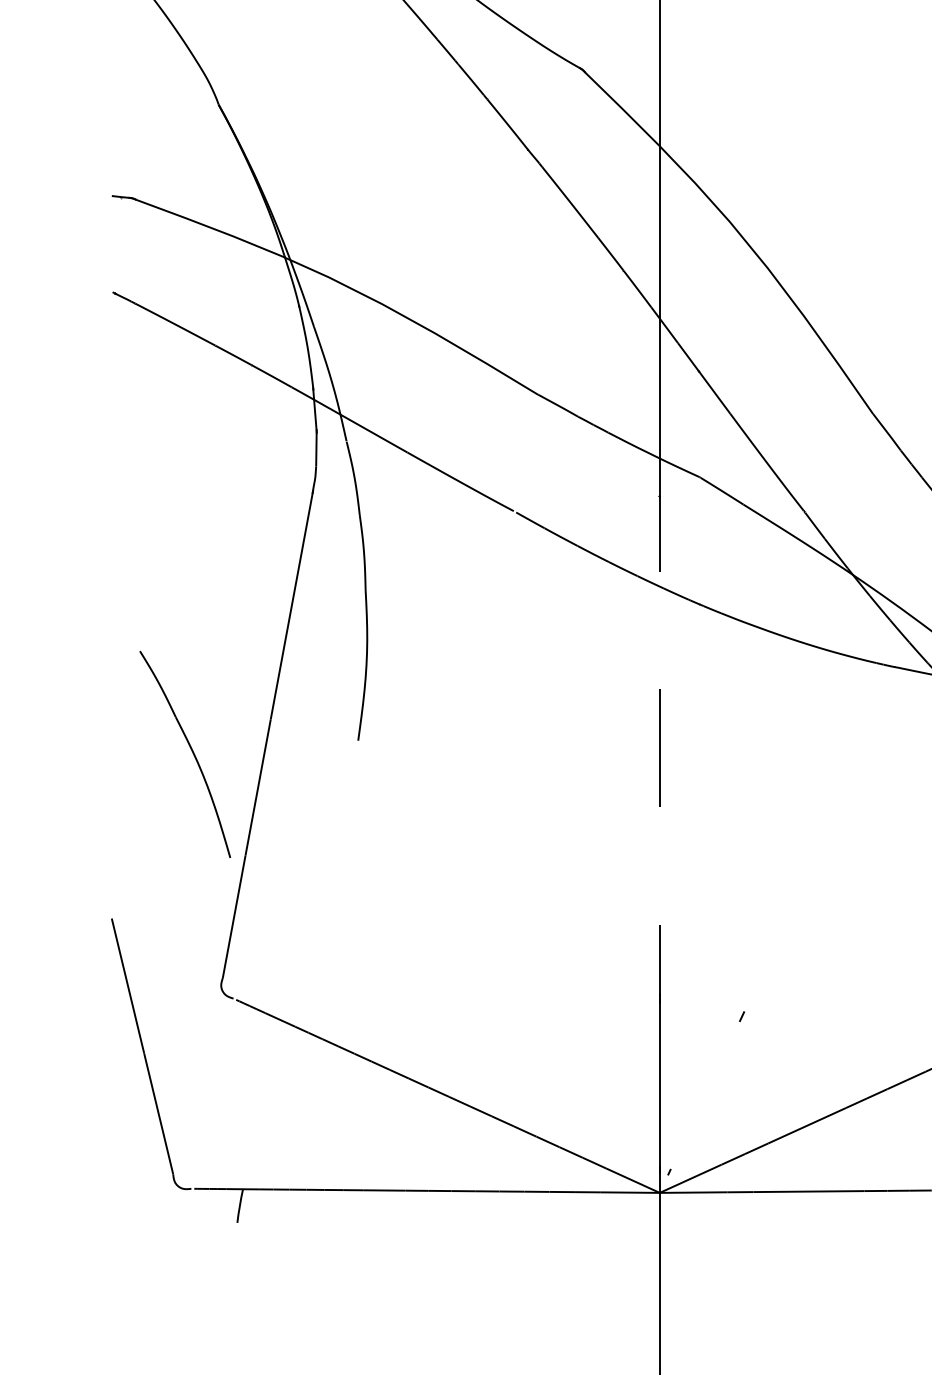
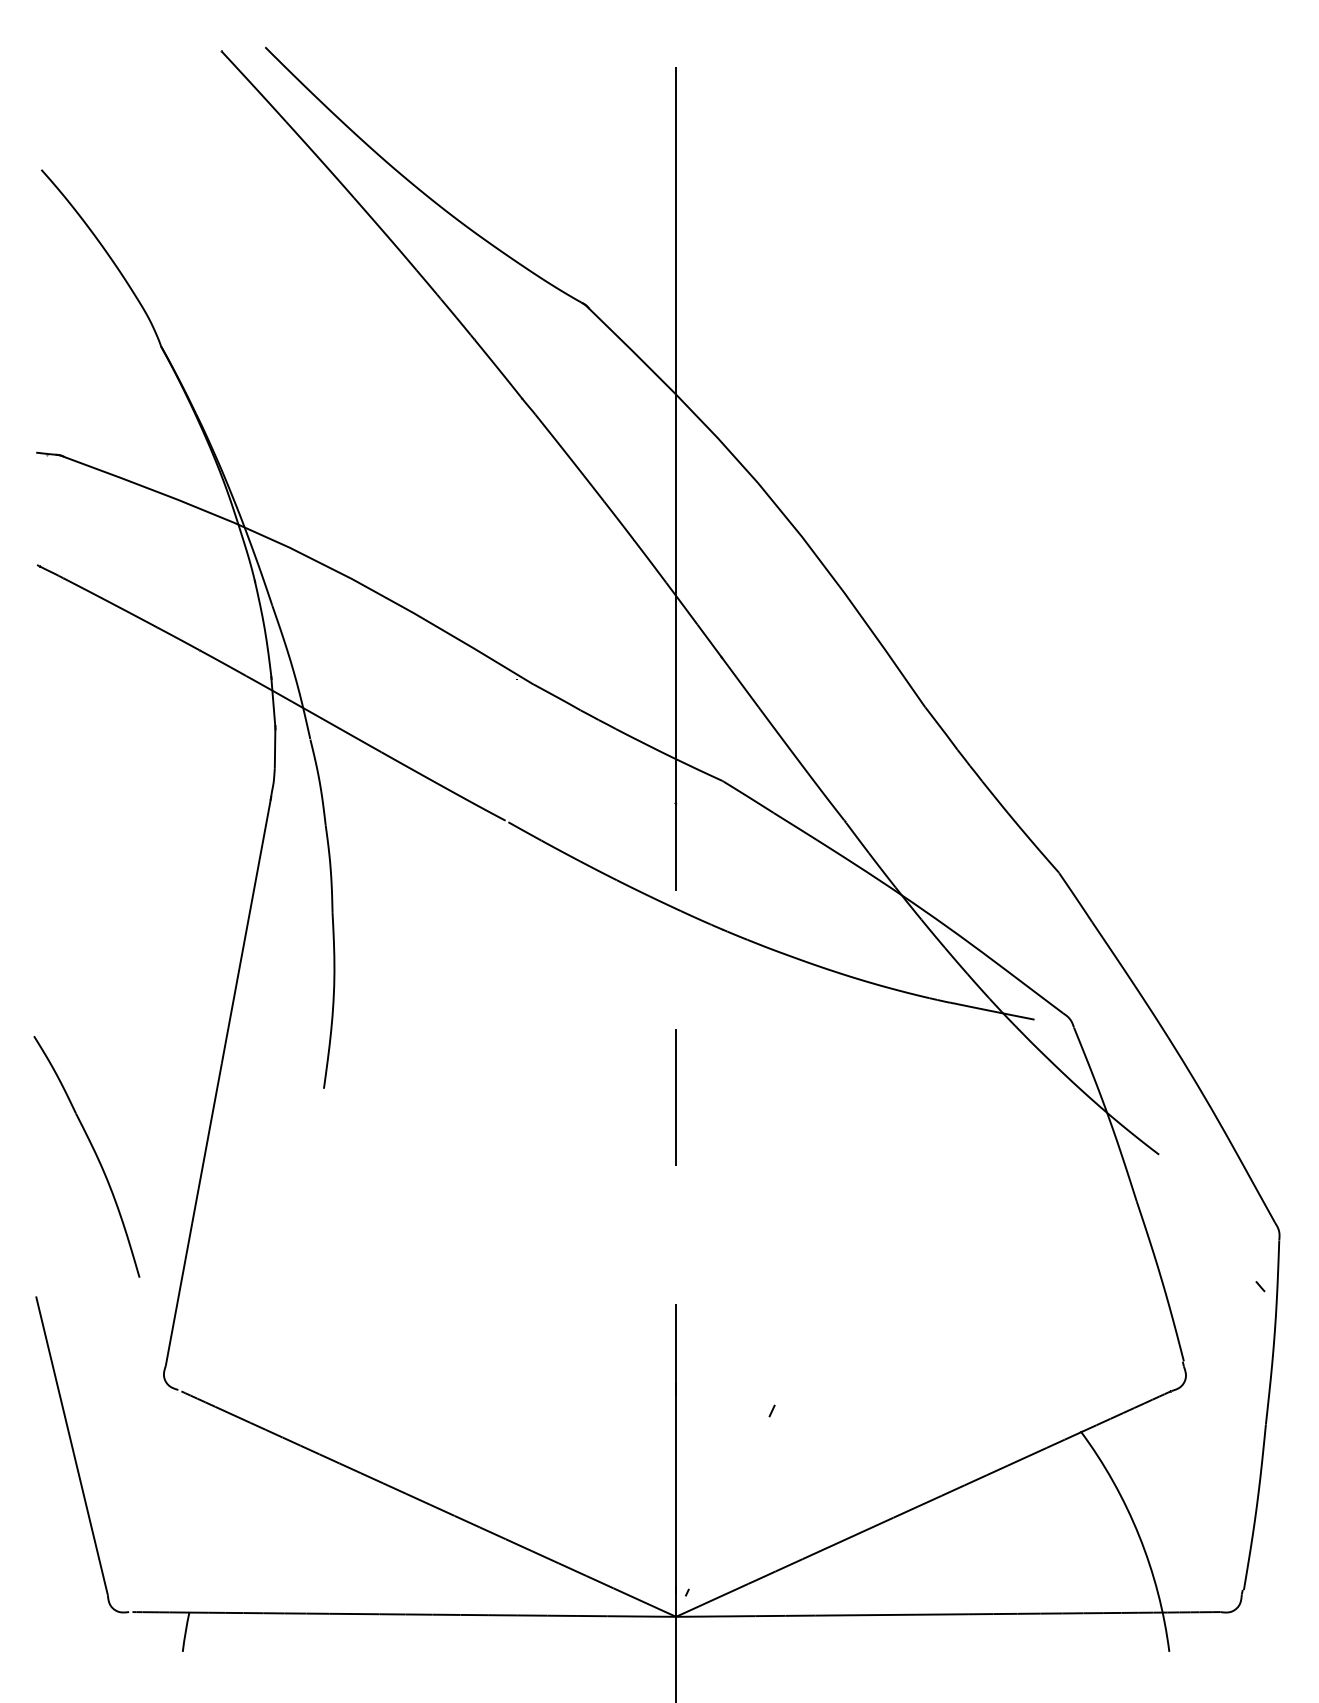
part: (191, 751) -> (94, 1153), moved

